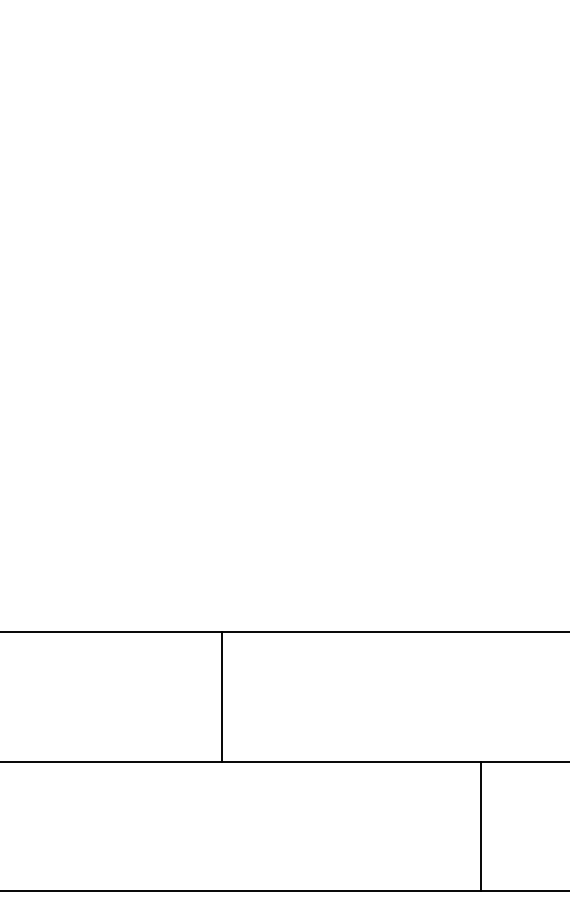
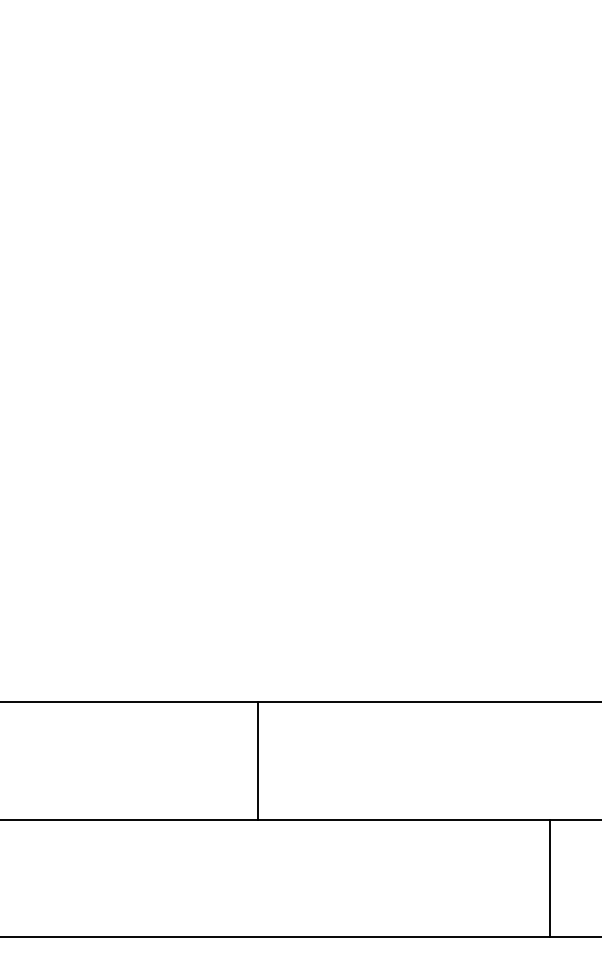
line: (222, 696) -> (258, 760), moved
line: (481, 826) -> (549, 878), moved

